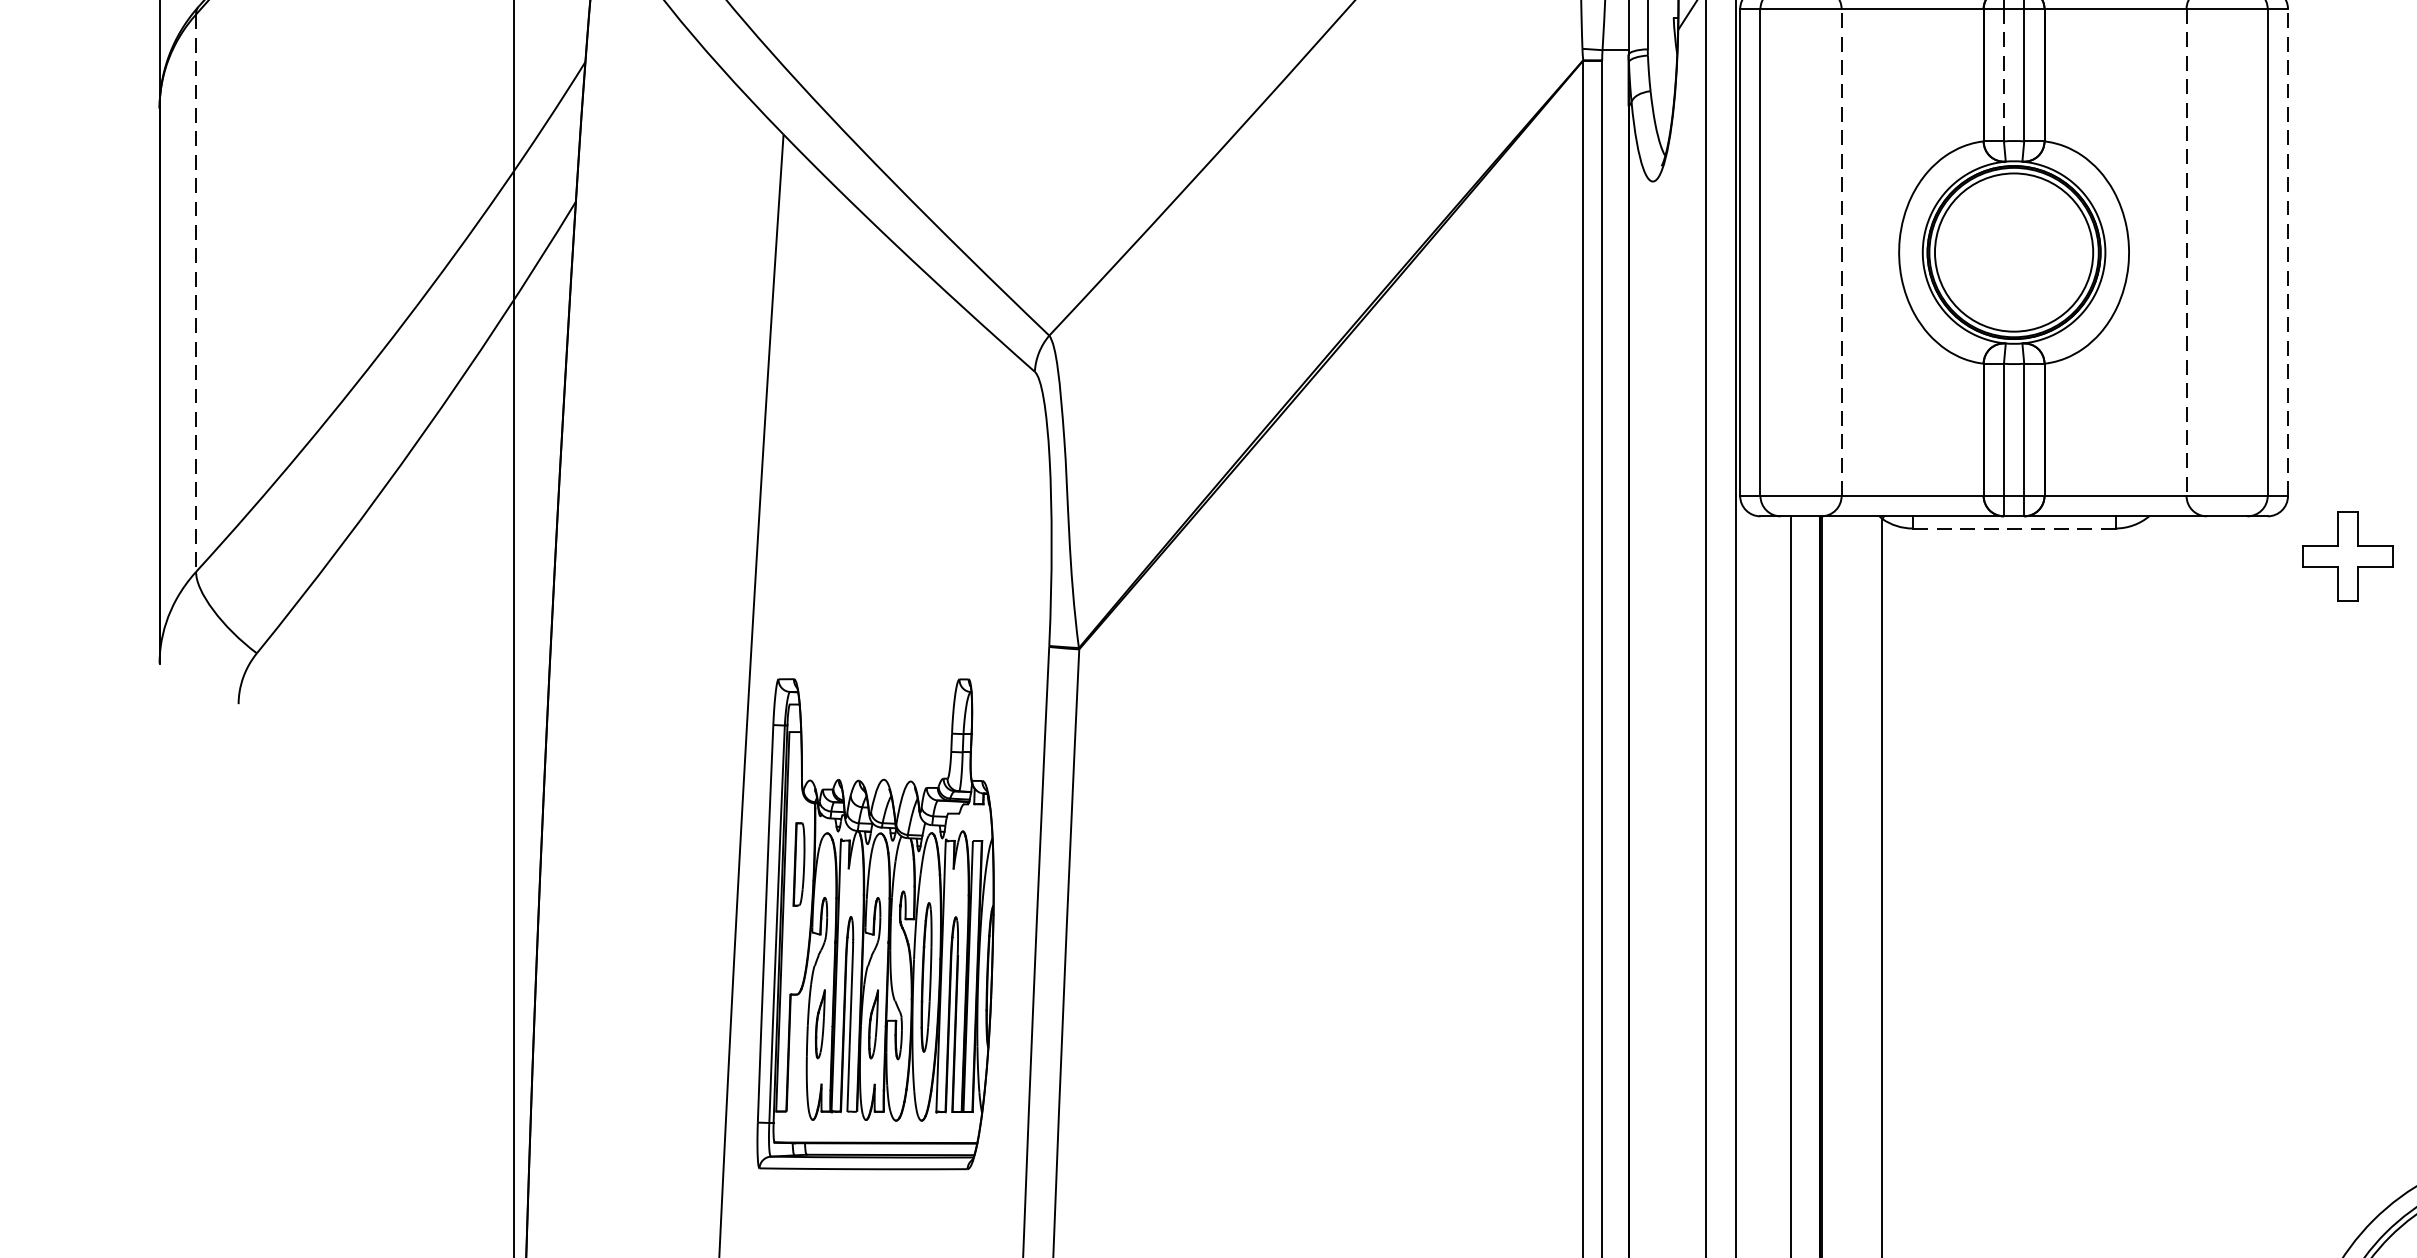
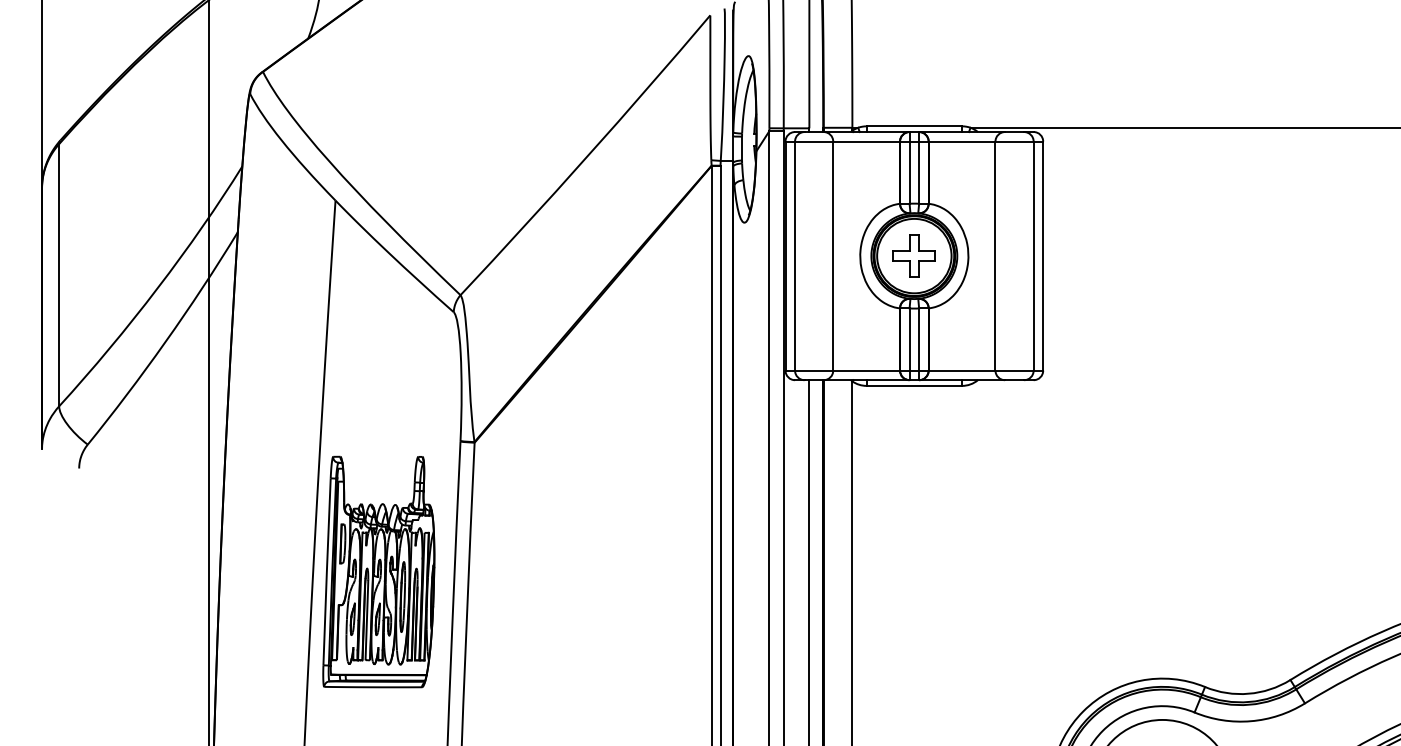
line: (2003, 76) -> (909, 173), dashed -> solid
line: (1842, 253) -> (833, 256), dashed -> solid
line: (2186, 253) -> (995, 256), dashed -> solid
line: (2288, 253) -> (1043, 256), dashed -> solid
line: (196, 293) -> (59, 275), dashed -> solid
line: (2014, 527) -> (914, 385), dashed -> solid
part: (2346, 555) -> (913, 255), moved

